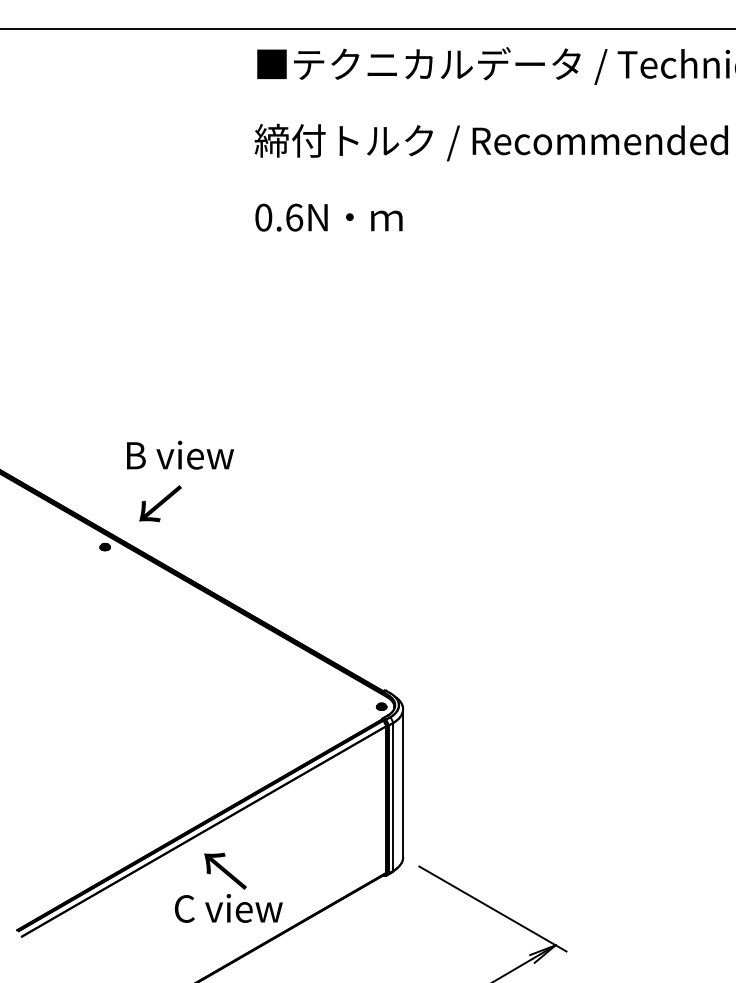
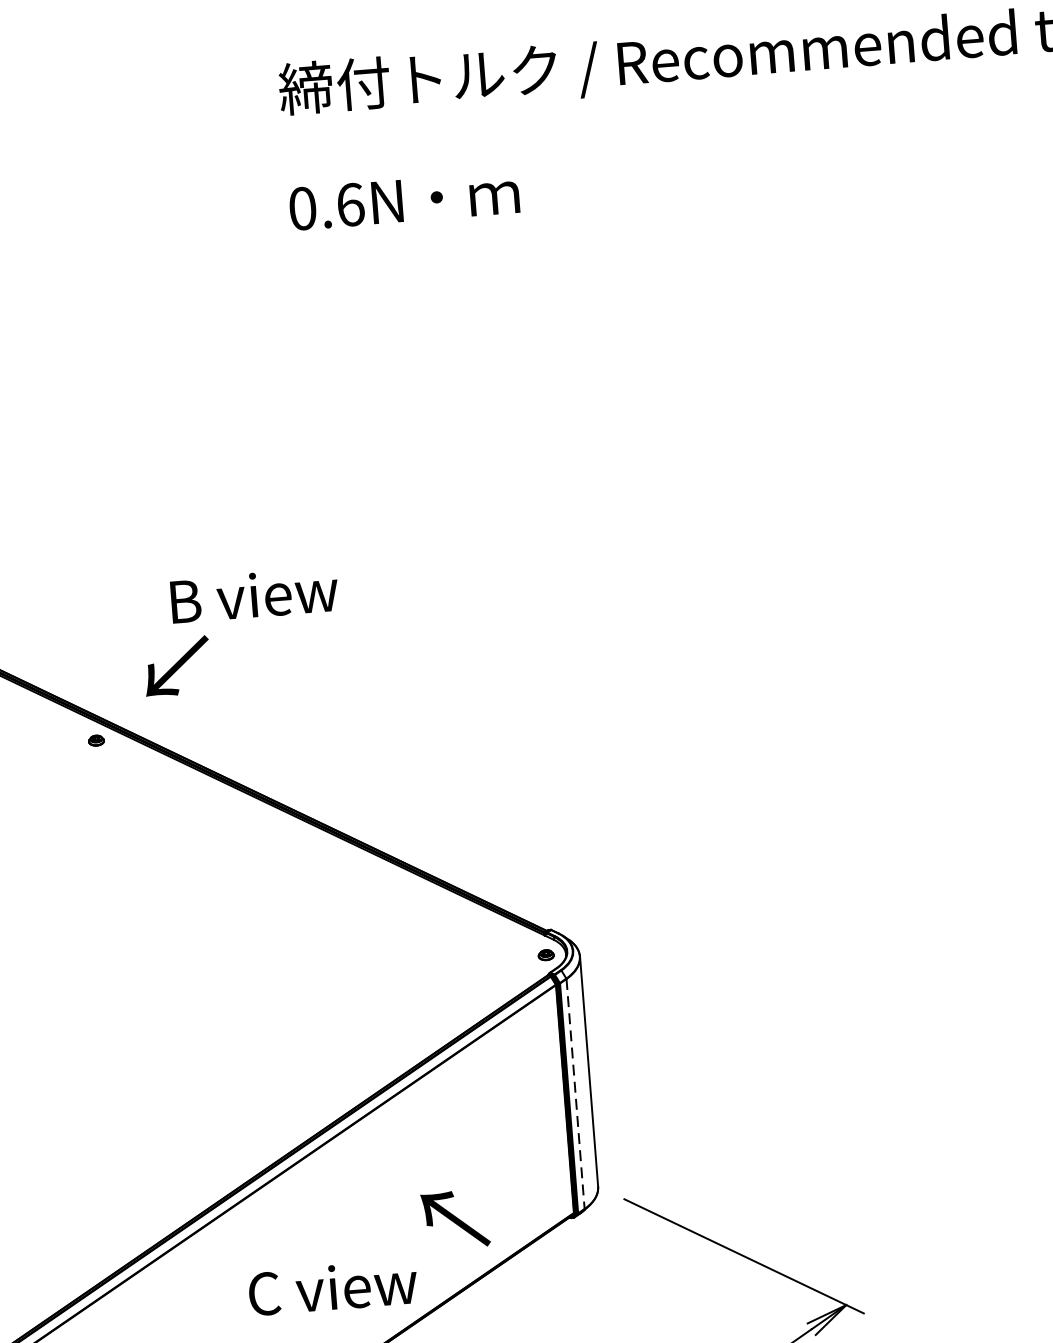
text: (180, 454) -> (254, 594), moved
line: (393, 796) -> (575, 1093), solid -> dashed
text: (225, 870) -> (455, 1218), moved

